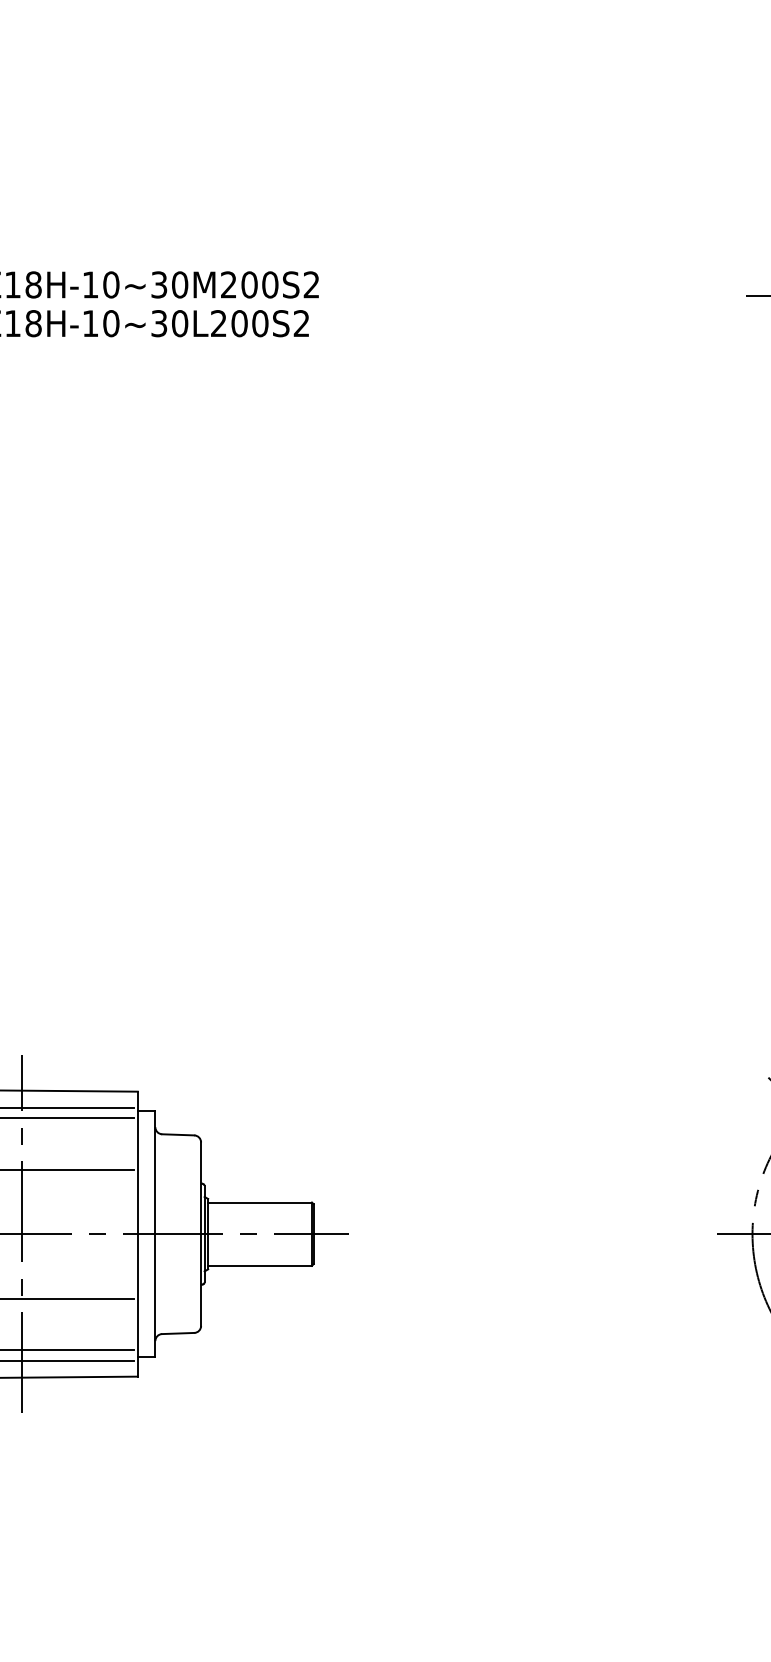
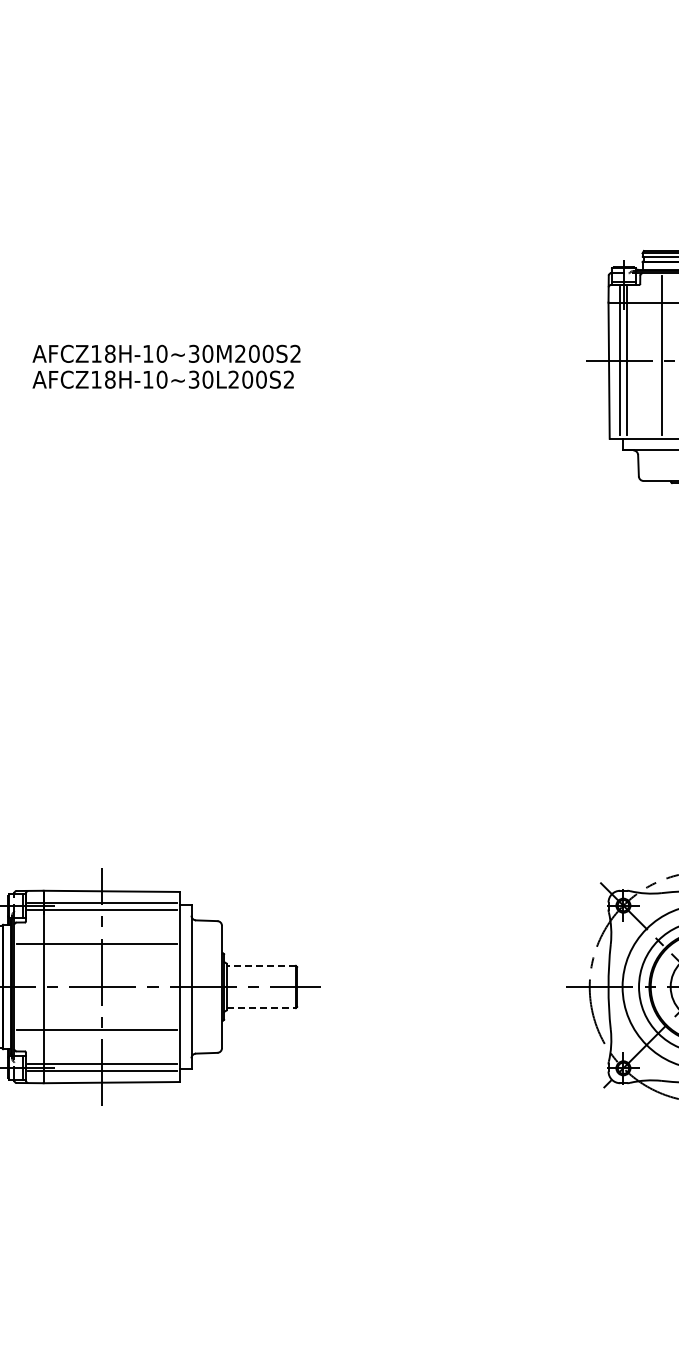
line: (260, 1201) -> (261, 965), solid -> dashed
line: (260, 1266) -> (261, 1008), solid -> dashed

